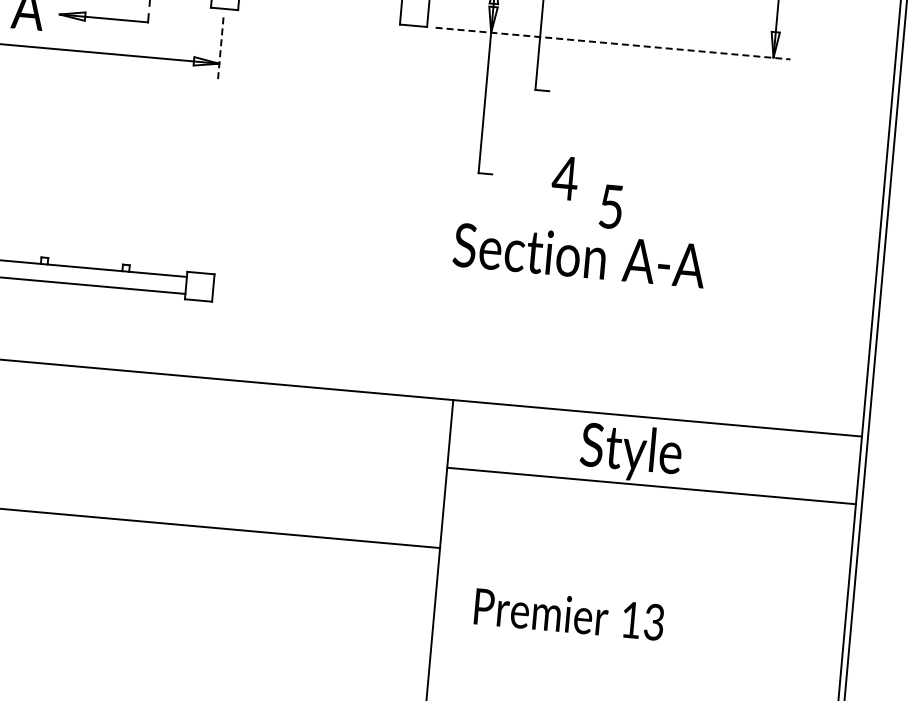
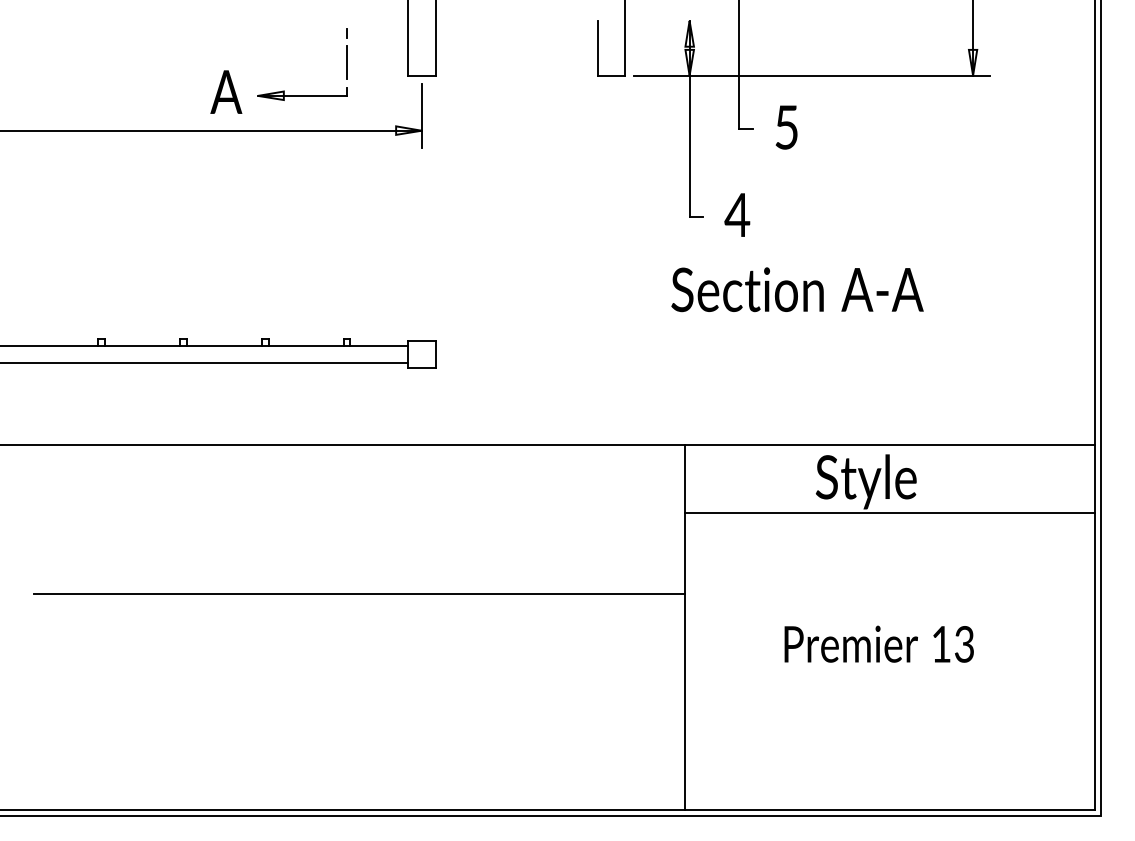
line: (613, 43) -> (812, 75), dashed -> solid
line: (220, 49) -> (421, 116), dashed -> solid
text: (565, 177) -> (737, 214), moved
text: (611, 206) -> (786, 127), moved
text: (568, 613) -> (878, 643), moved

